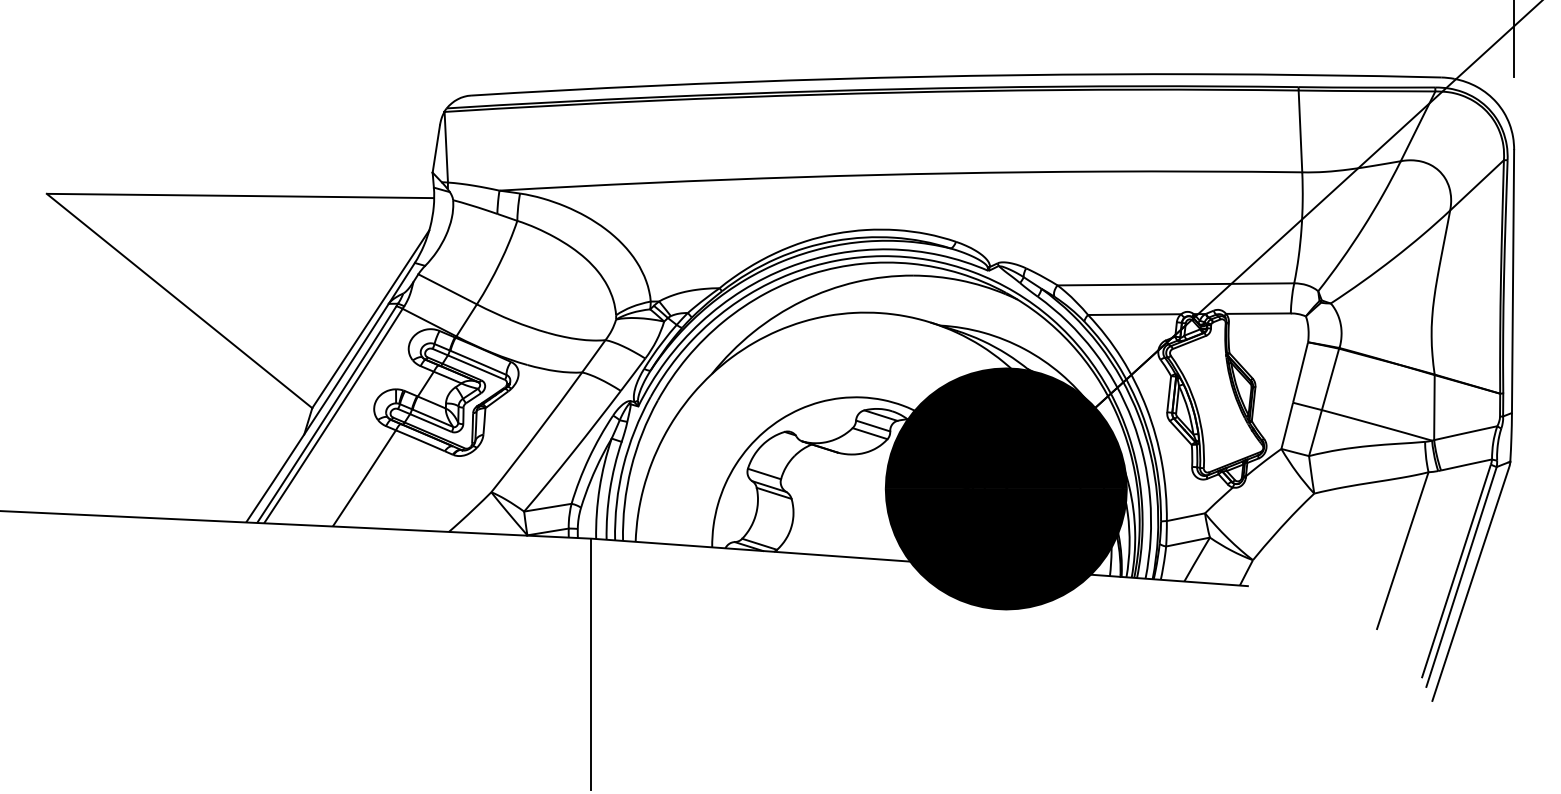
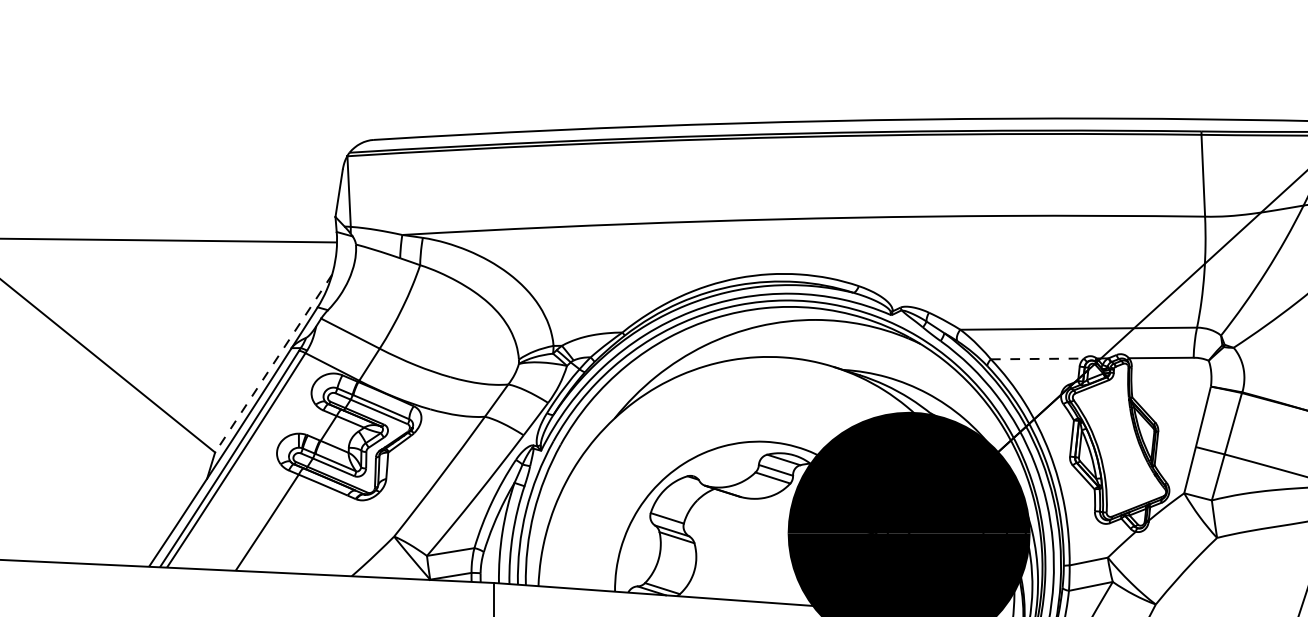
line: (1134, 314) -> (1037, 358), solid -> dashed
line: (370, 319) -> (273, 363), solid -> dashed

